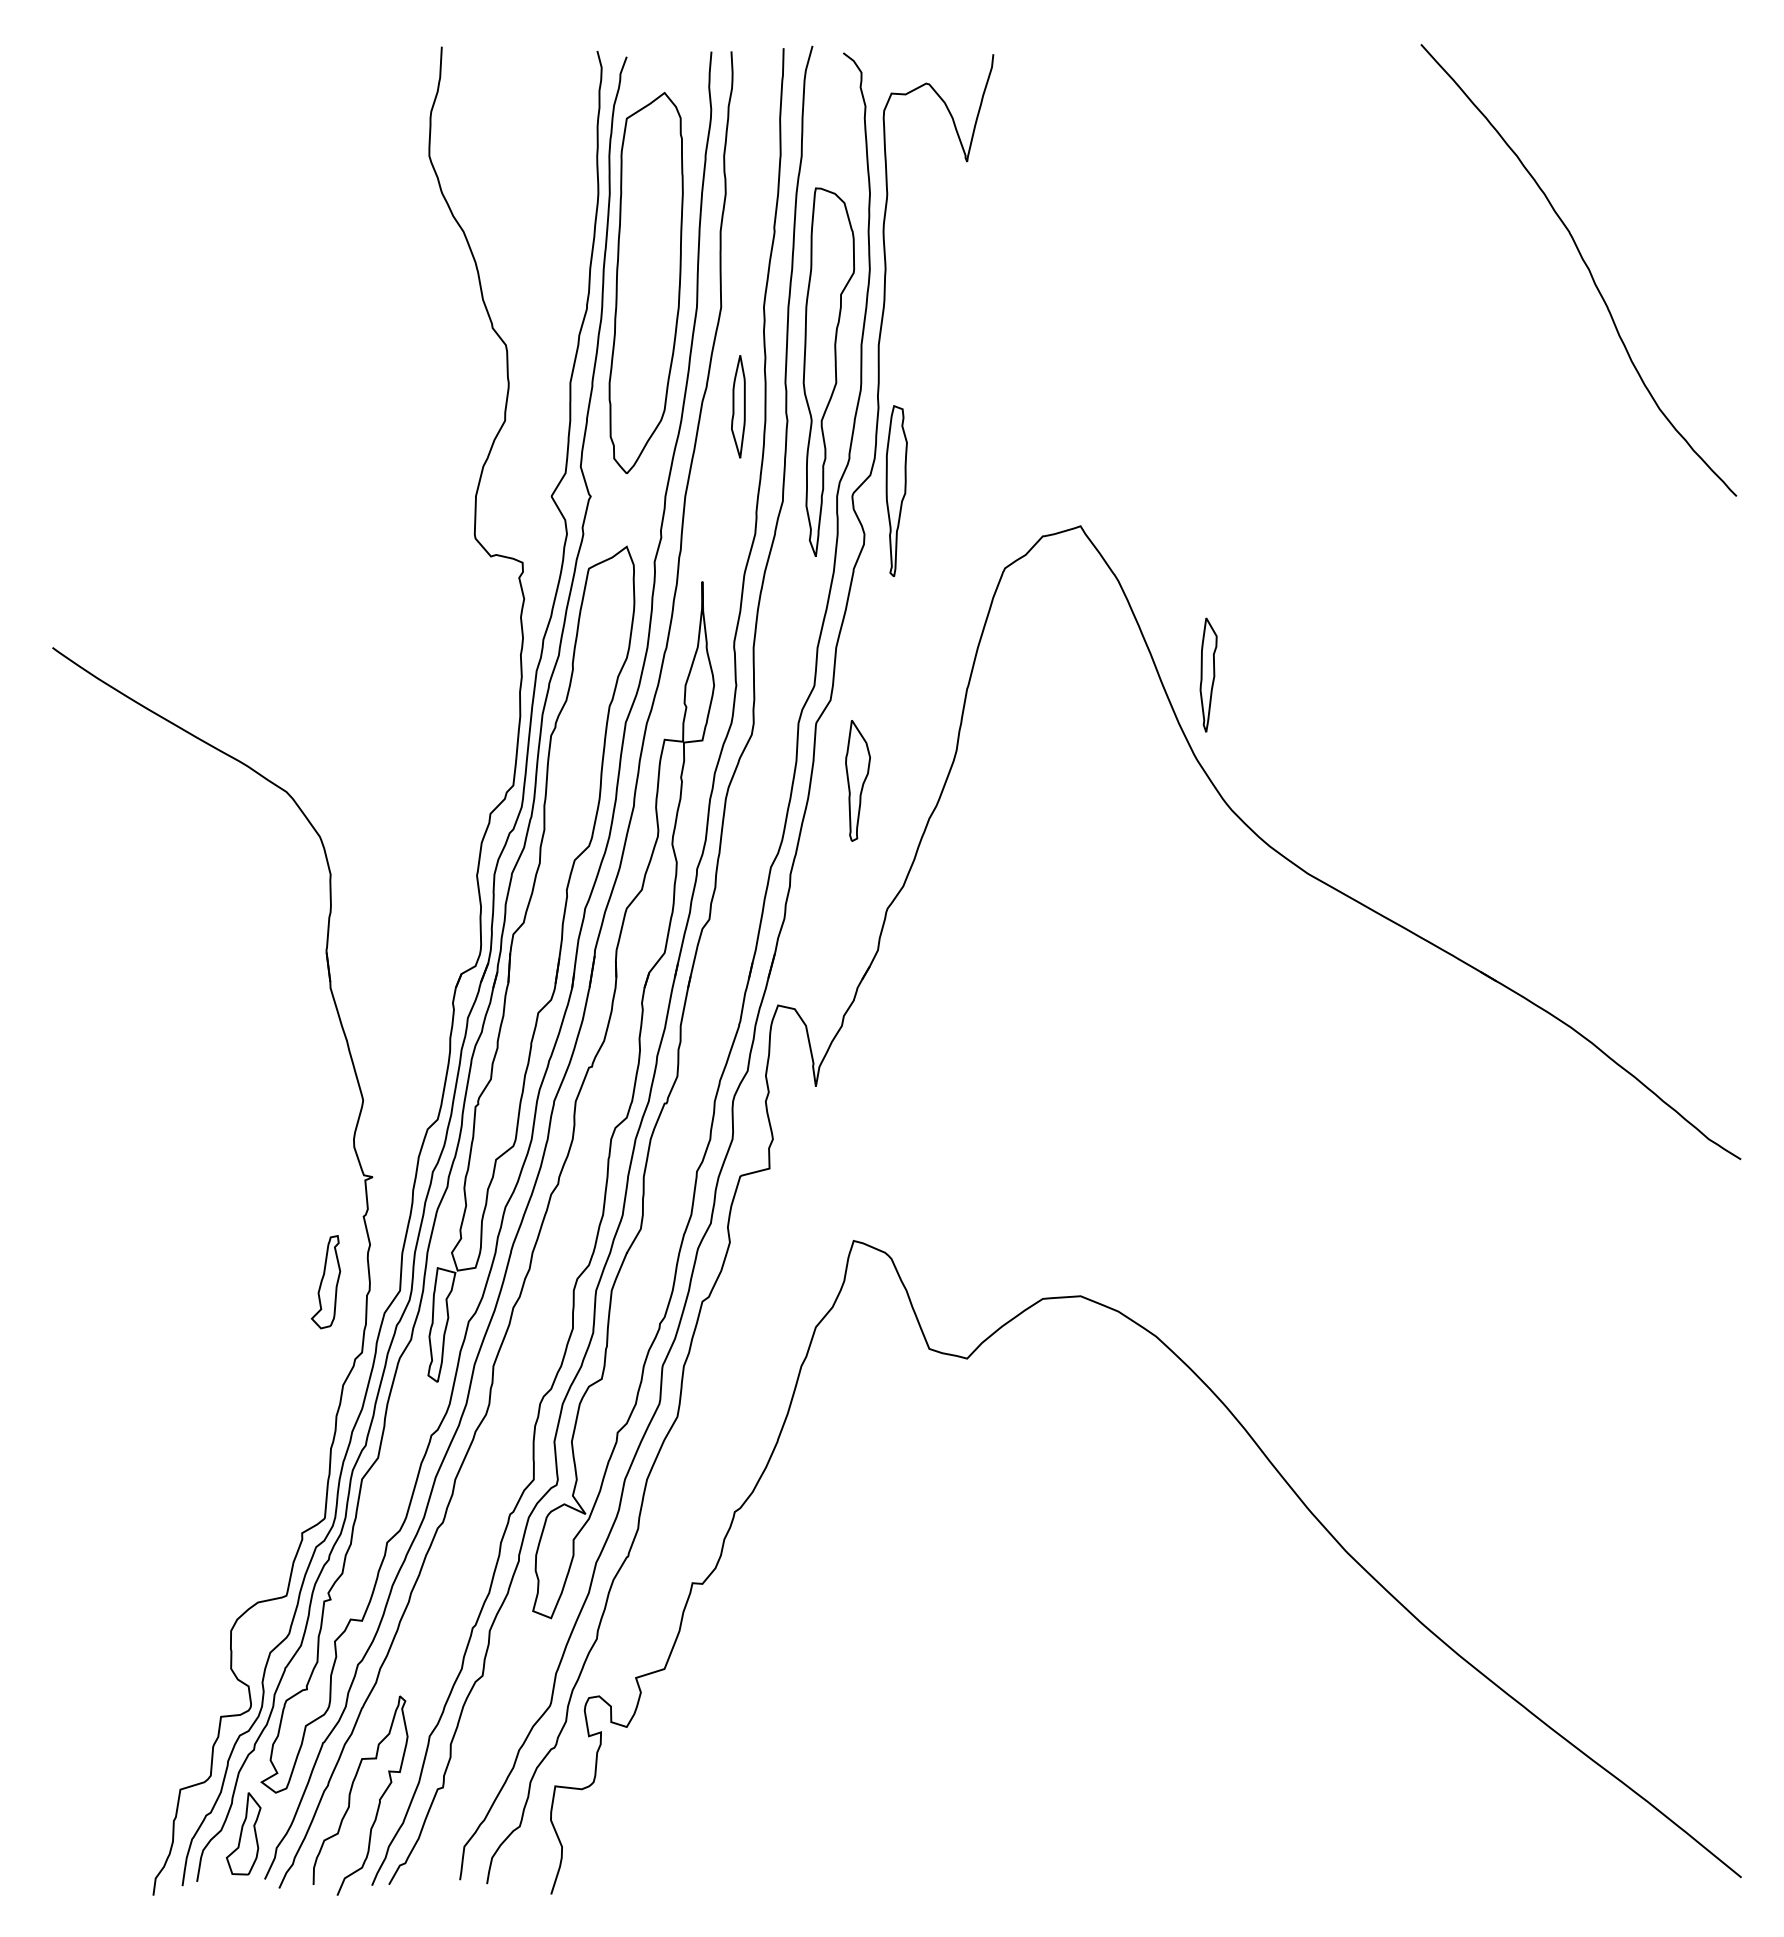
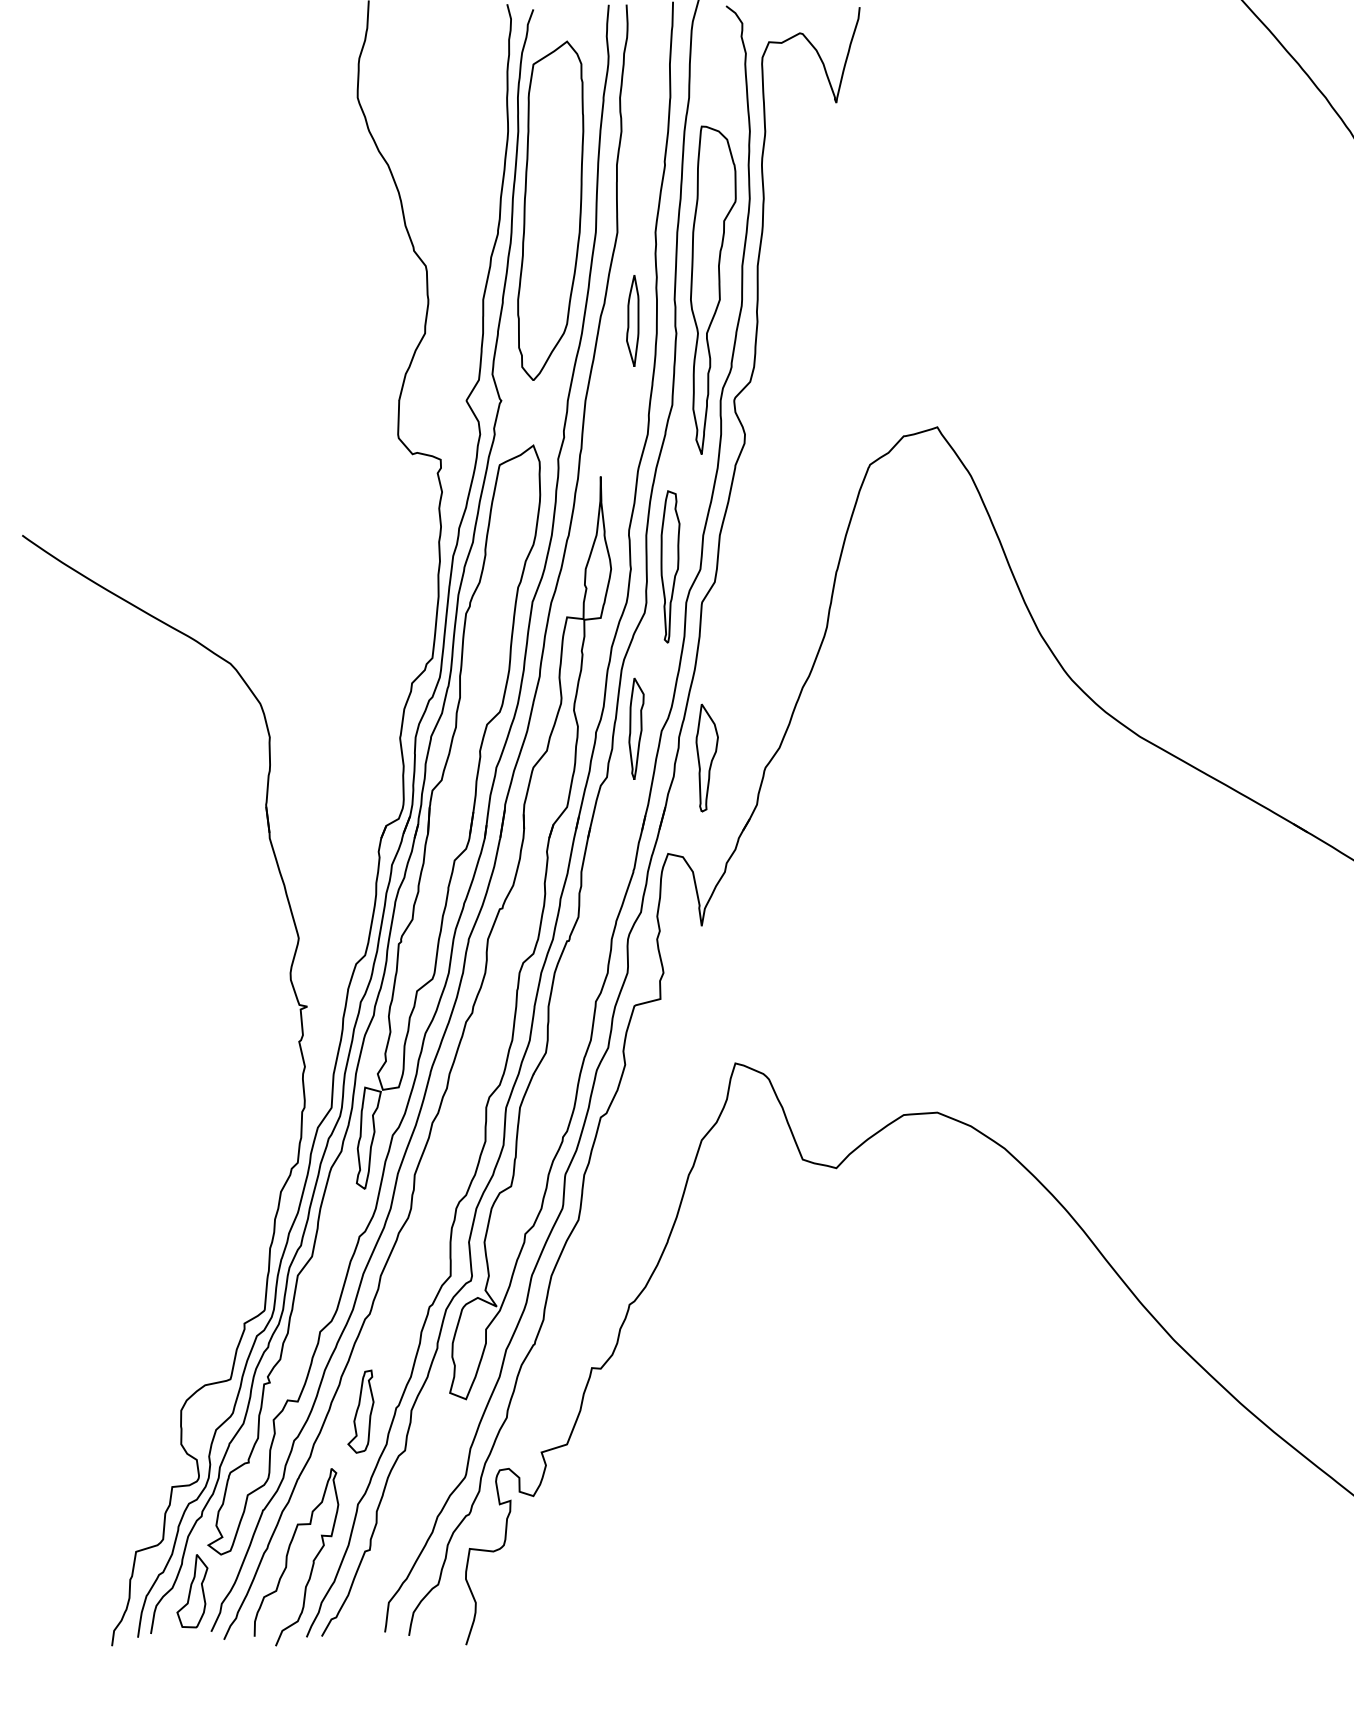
part: (896, 491) -> (670, 567), moved
part: (1208, 674) -> (636, 728), moved
part: (857, 780) -> (706, 757), moved
part: (325, 1282) -> (360, 1411), moved

